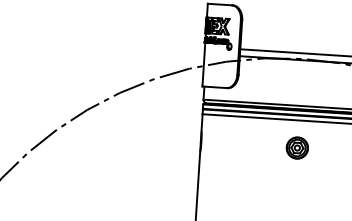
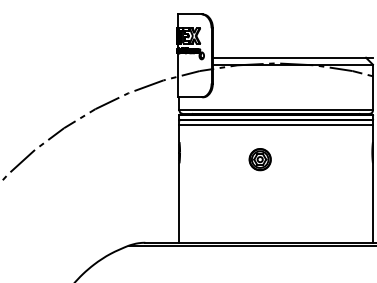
part: (296, 147) -> (259, 159), moved

